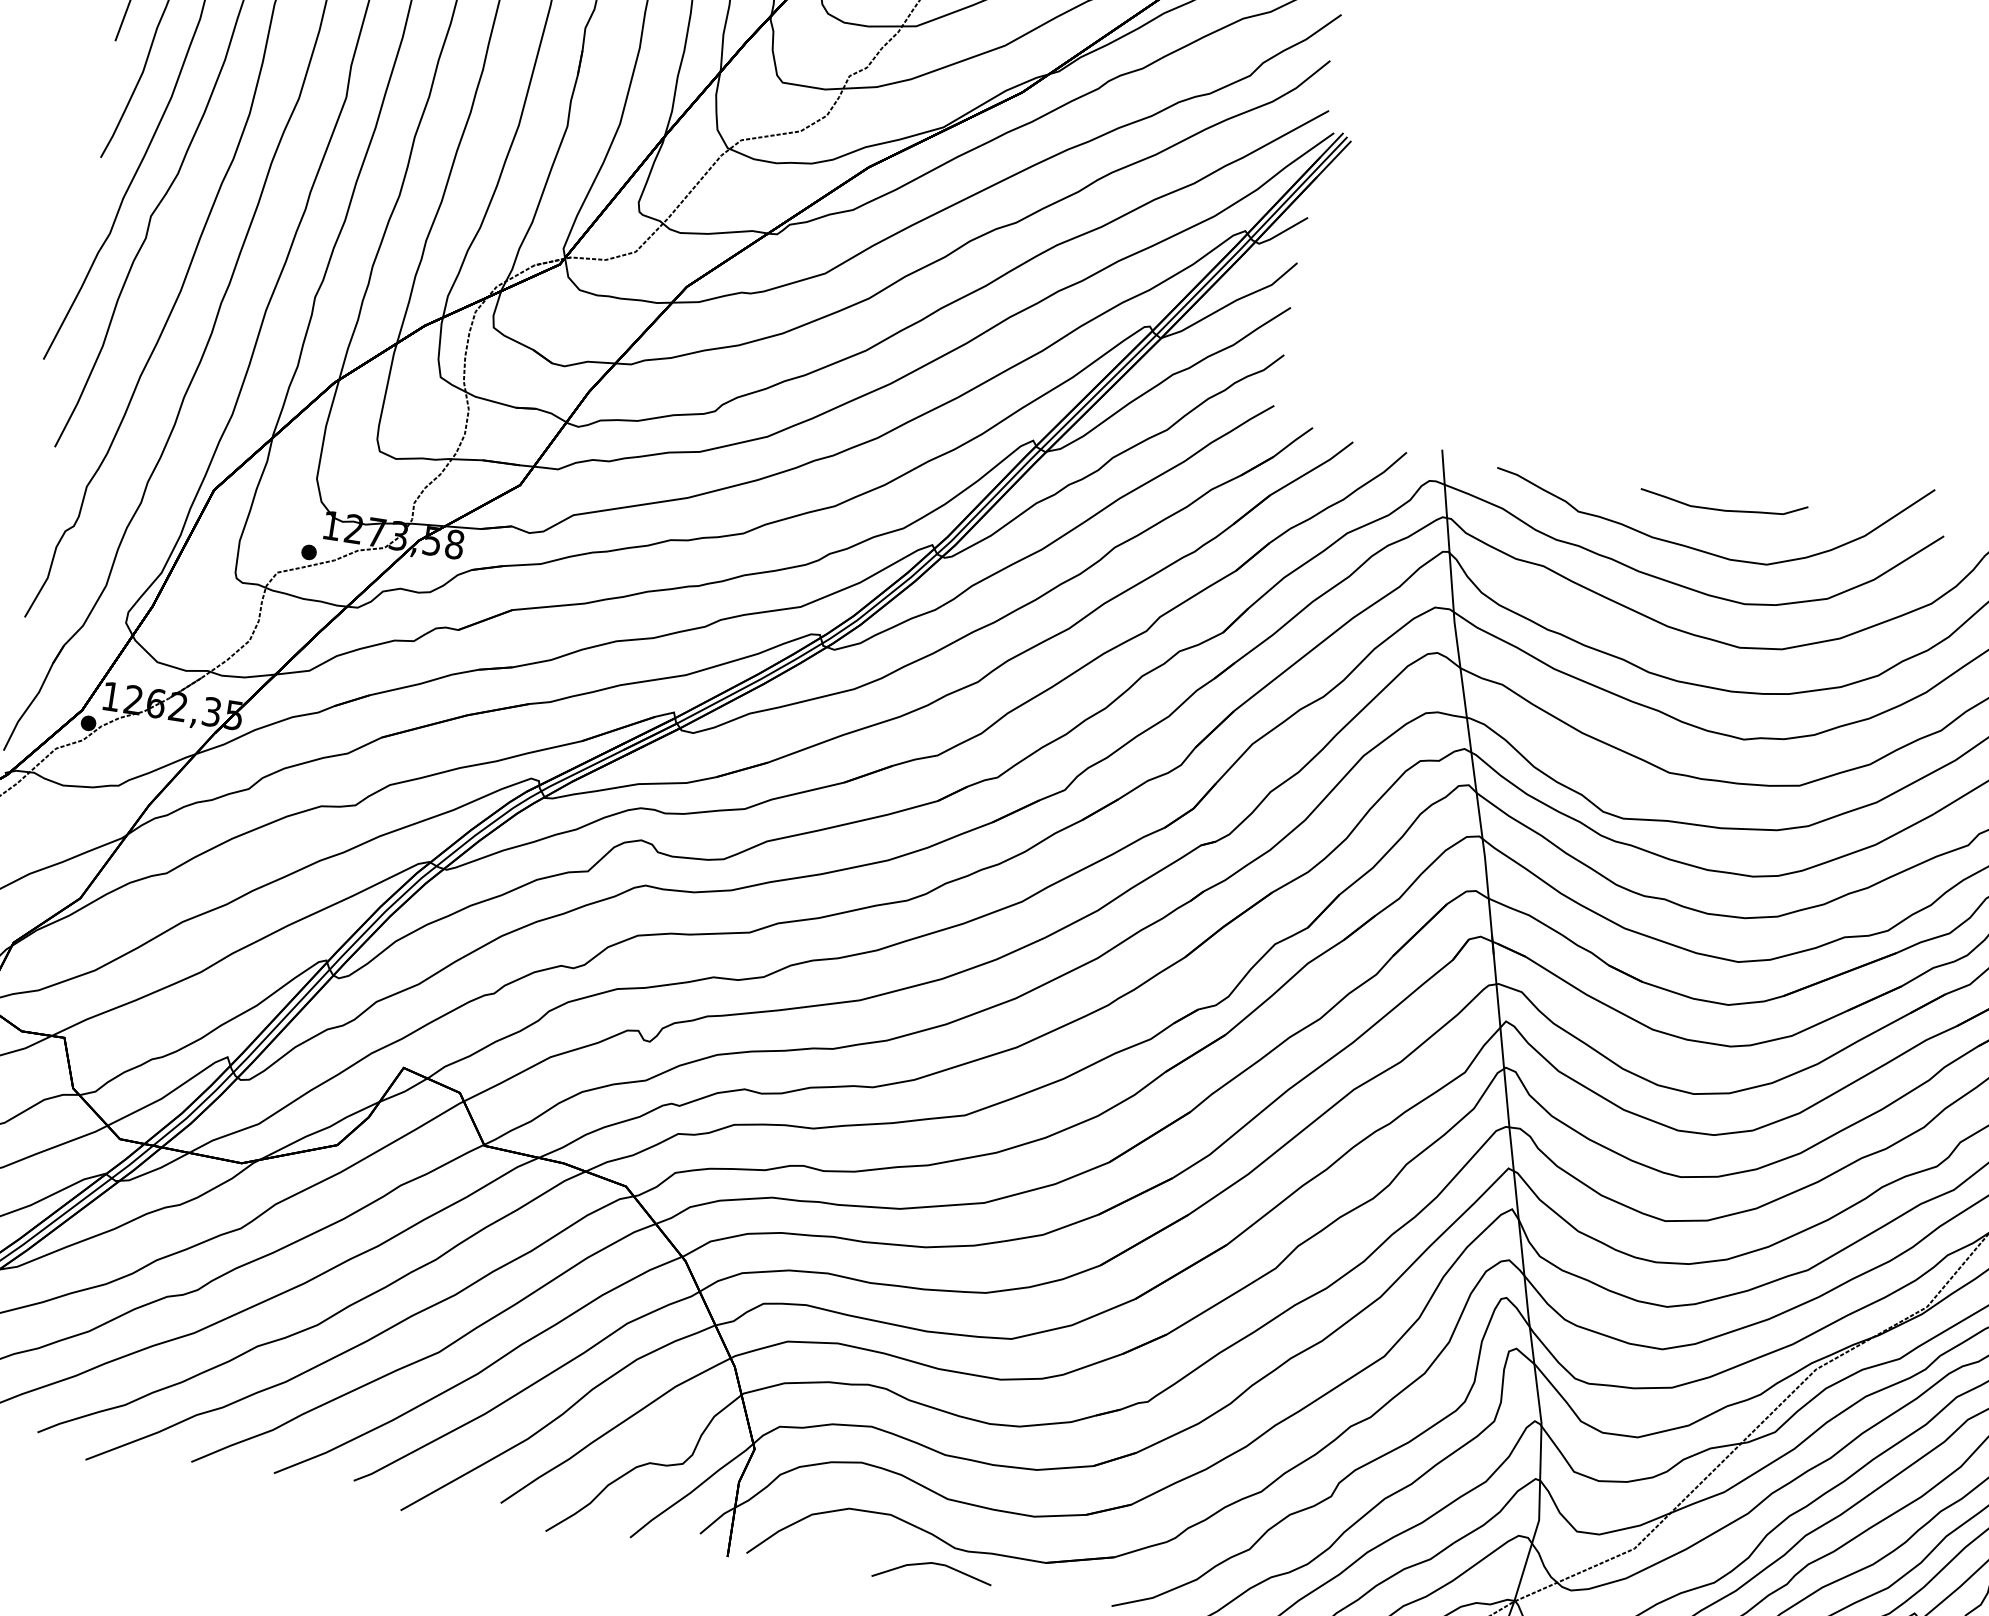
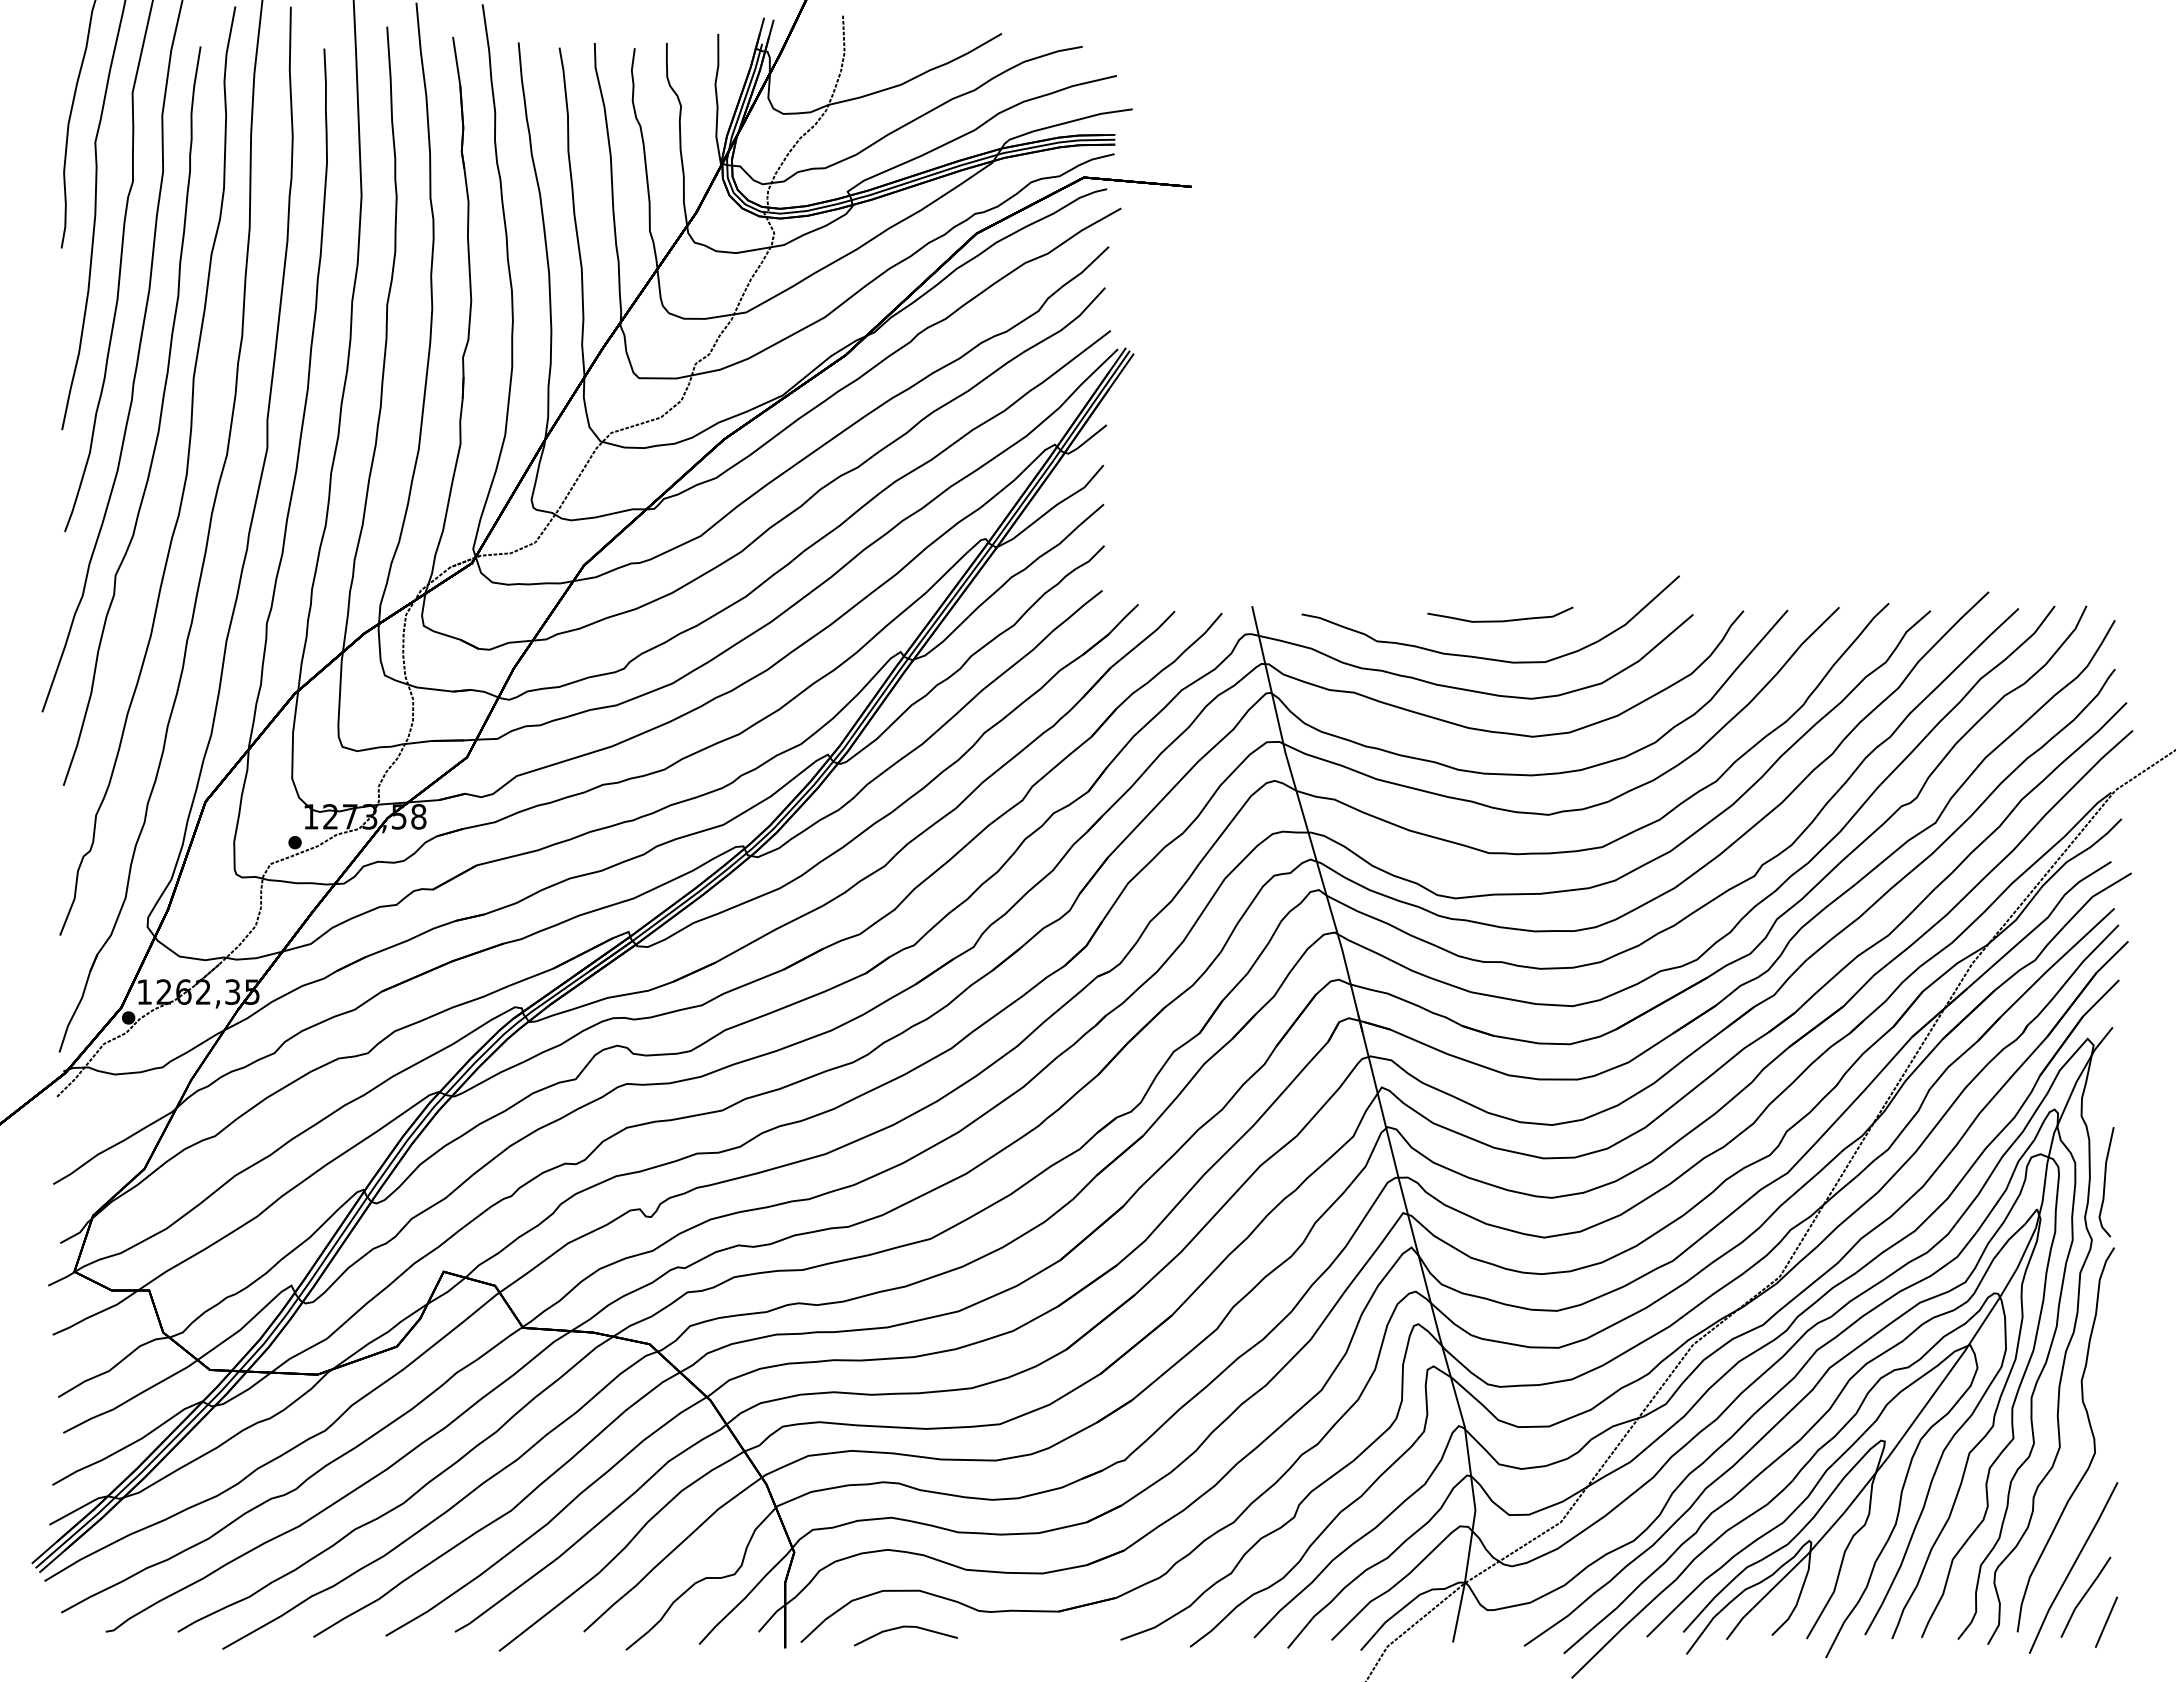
part: (933, 1564) -> (905, 1627), moved

